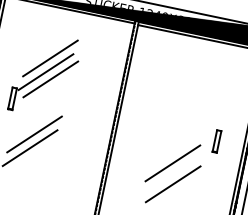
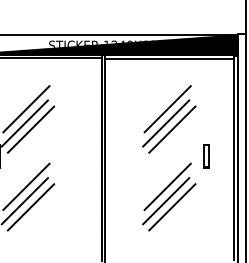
part: (188, 97) -> (169, 119), added
line: (34, 155) -> (30, 207), added
line: (168, 177) -> (166, 201), added

